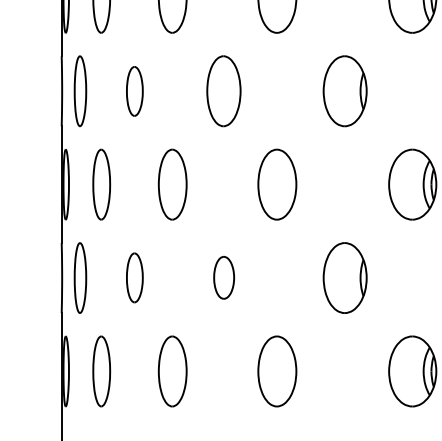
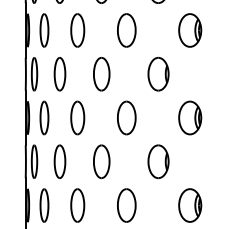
part: (133, 91) -> (59, 74), size x1.43
part: (133, 277) -> (59, 161), size x1.43
part: (223, 277) -> (101, 161), size x1.67

